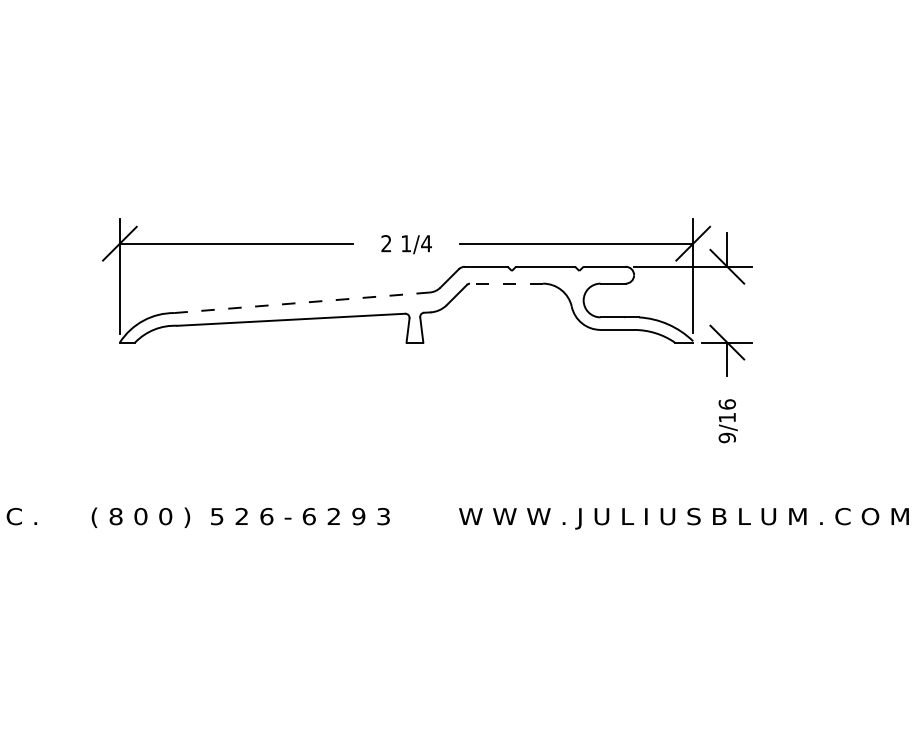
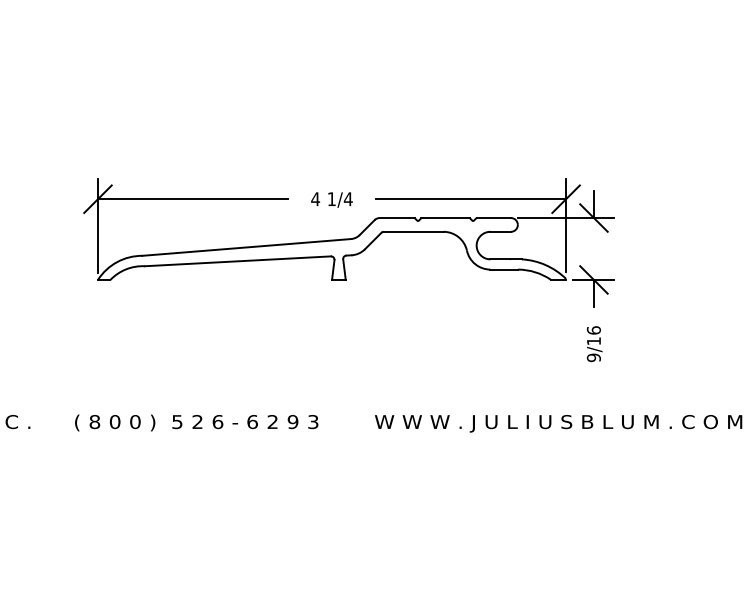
text: (386, 243) -> (315, 199), 2 -> 4
line: (506, 283) -> (413, 231), dashed -> solid
line: (301, 302) -> (246, 247), dashed -> solid

